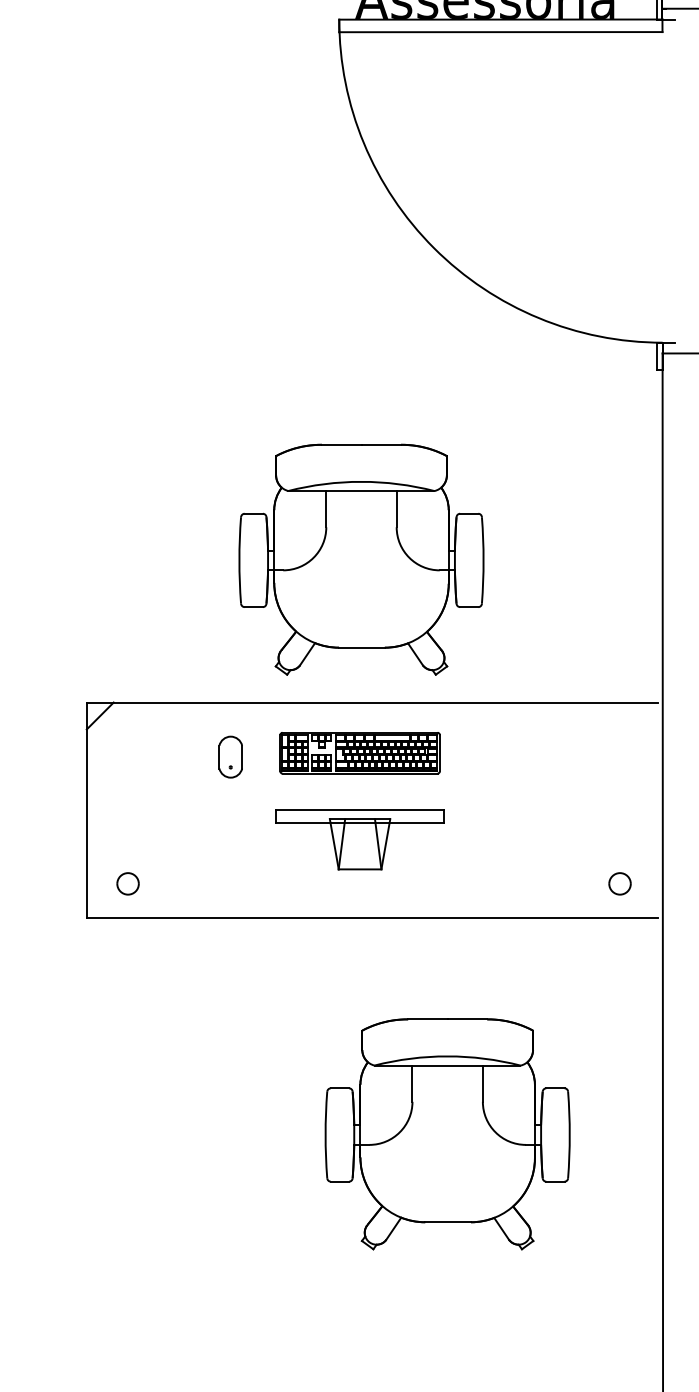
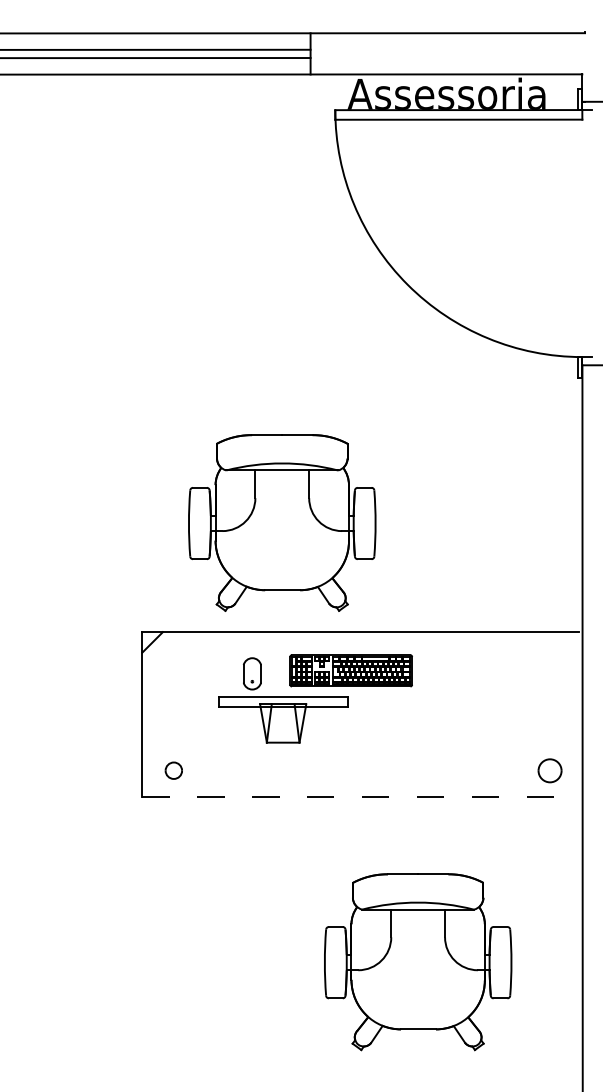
part: (361, 559) -> (282, 522), moved
part: (360, 839) -> (283, 719), moved
part: (619, 883) -> (549, 770), size x1.4
line: (373, 917) -> (361, 796), solid -> dashed

